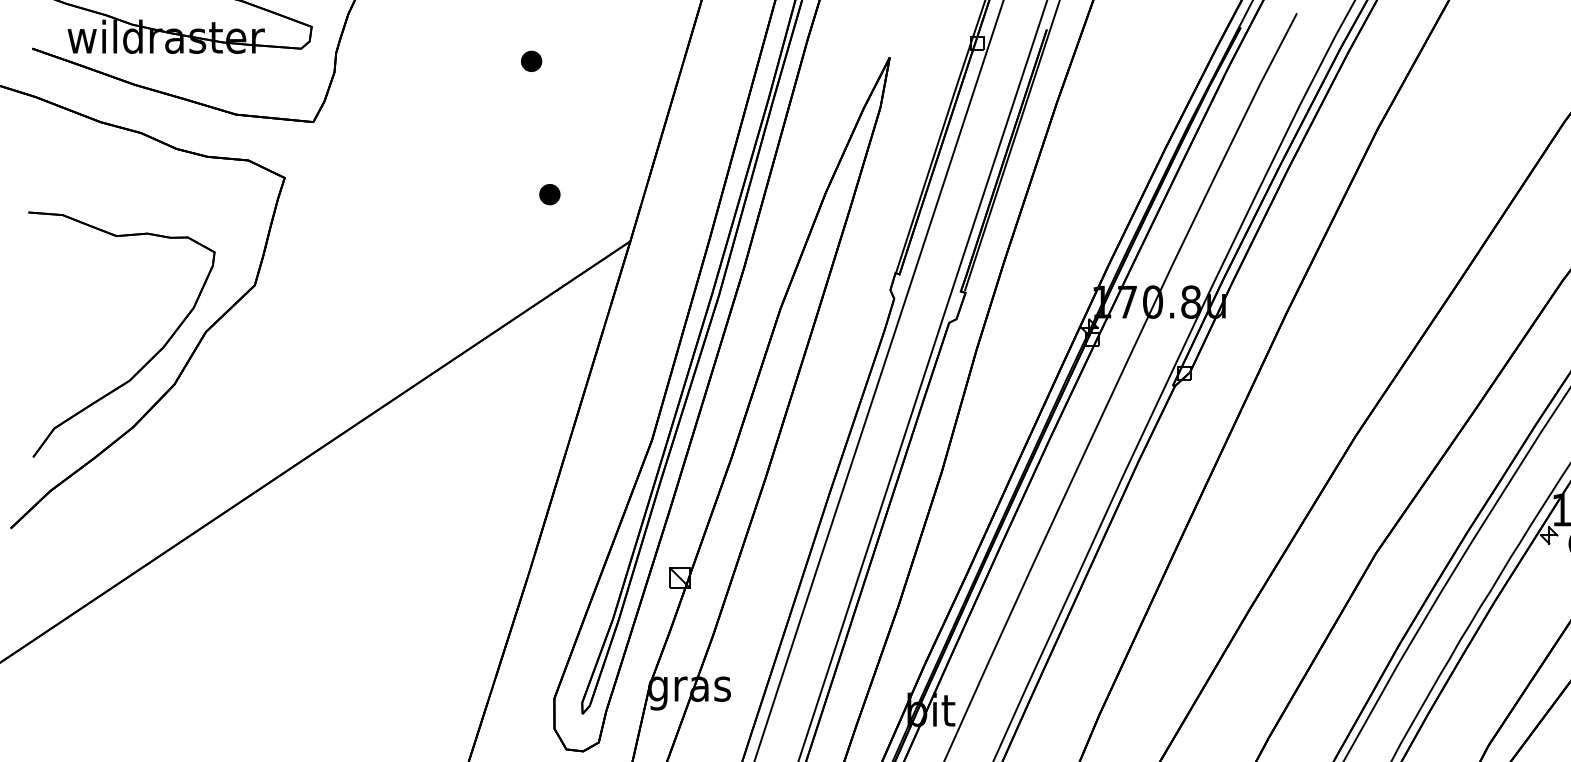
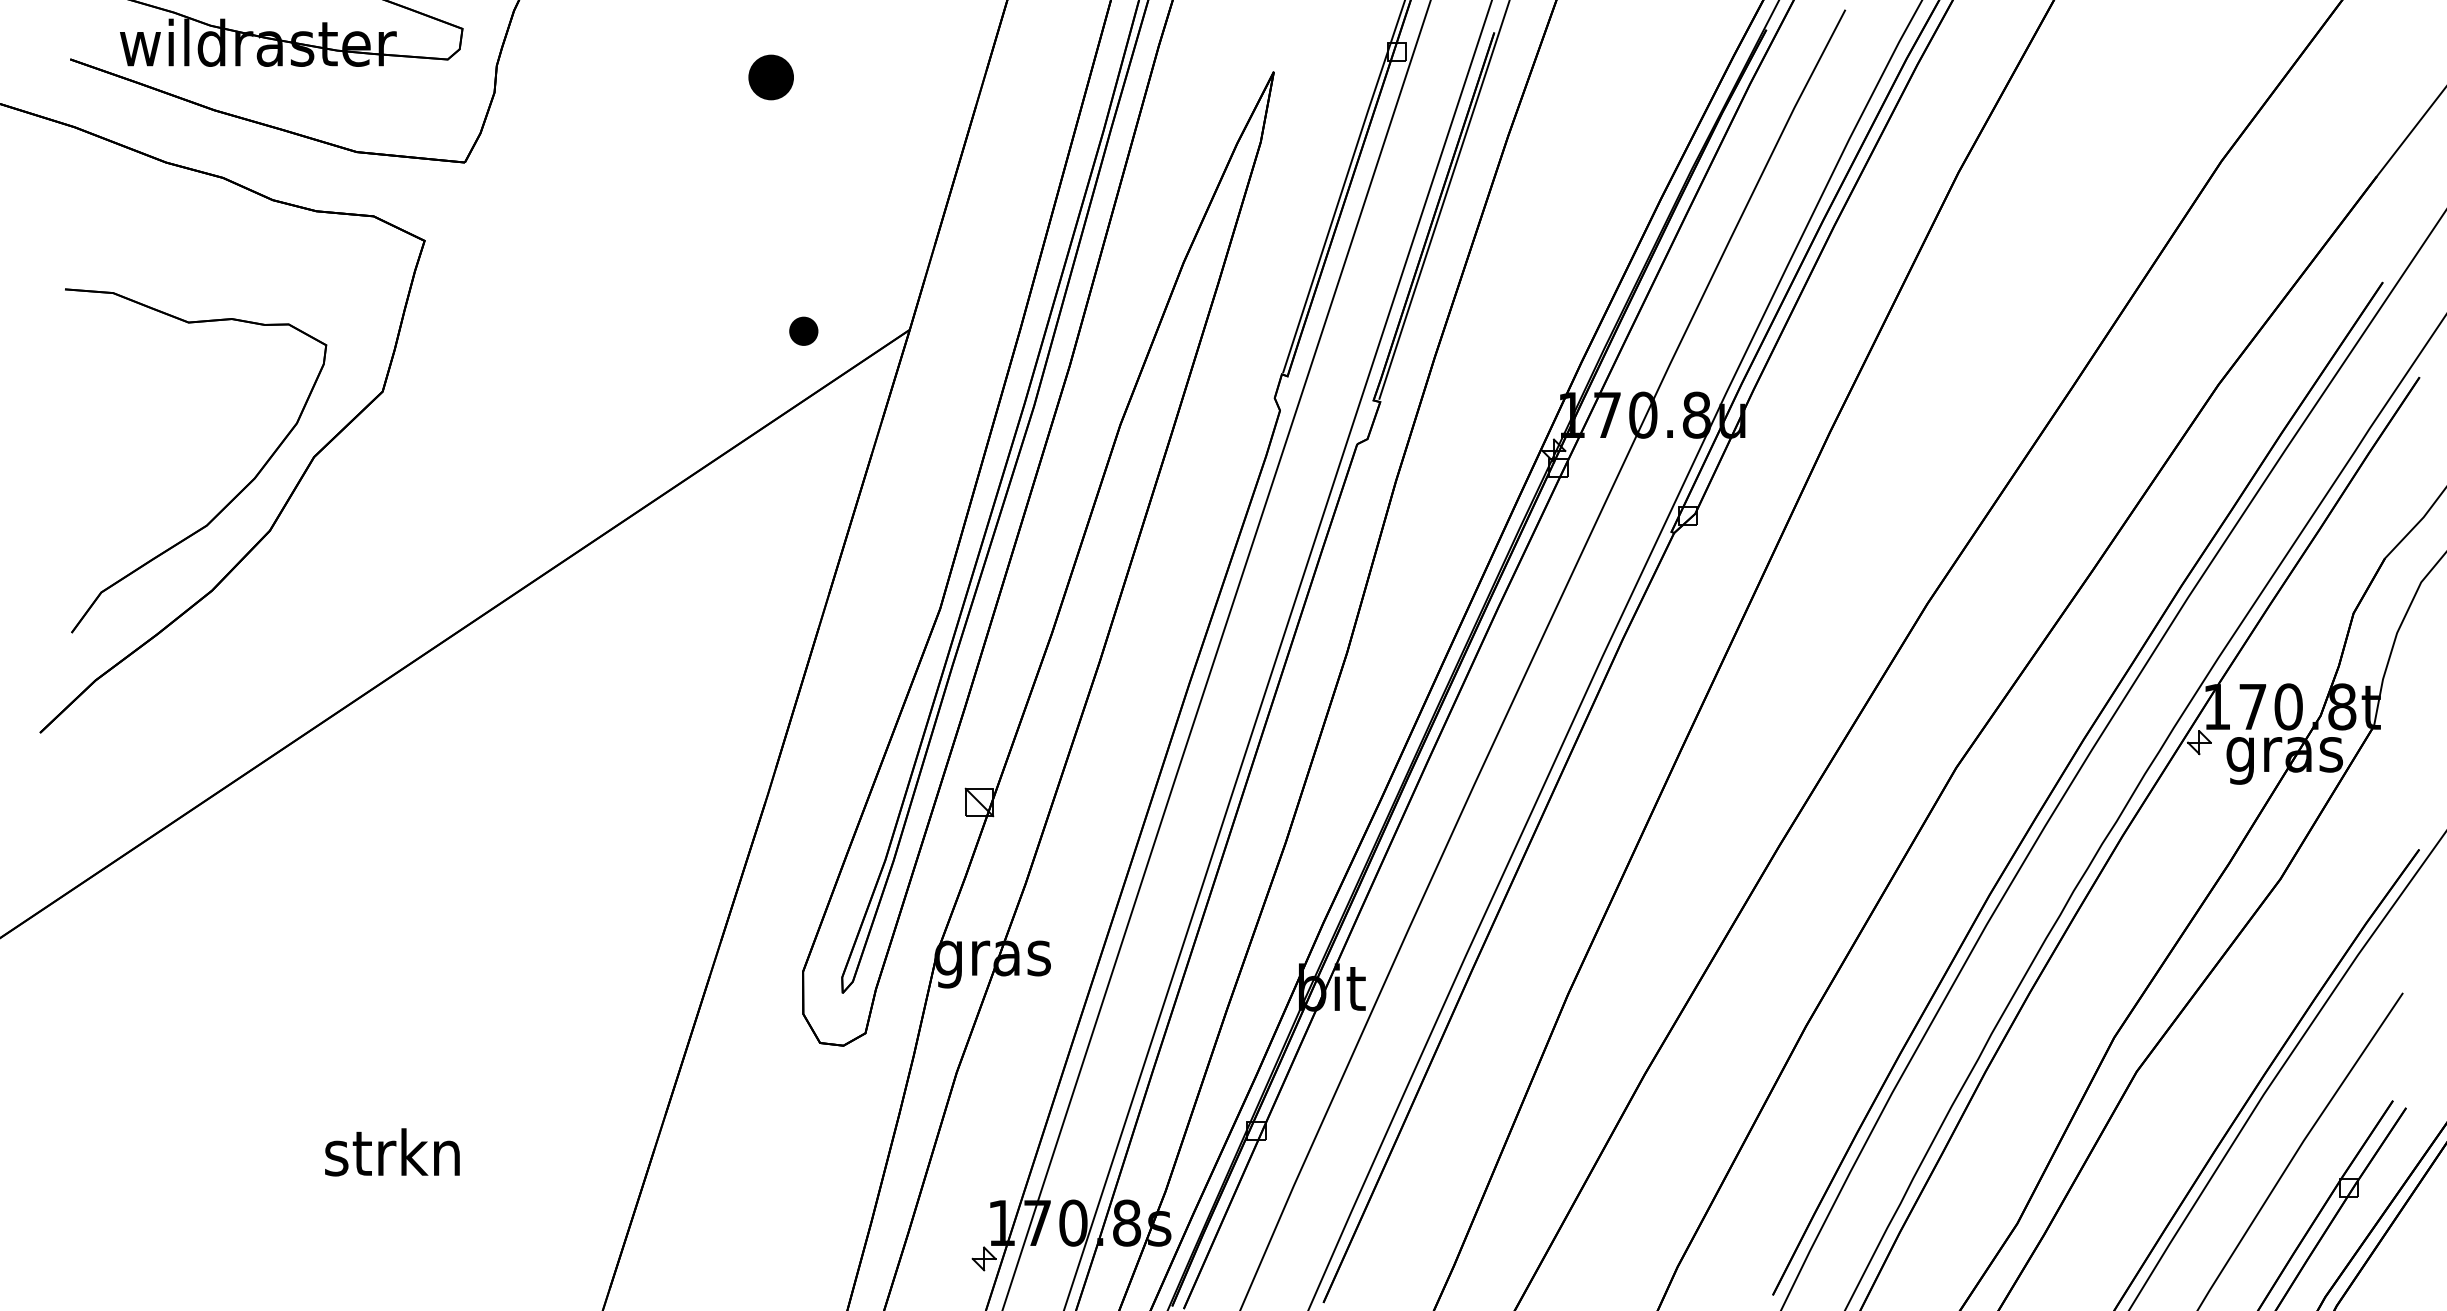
part: (531, 60) -> (770, 76), size x1.6
part: (549, 194) -> (803, 330), moved

